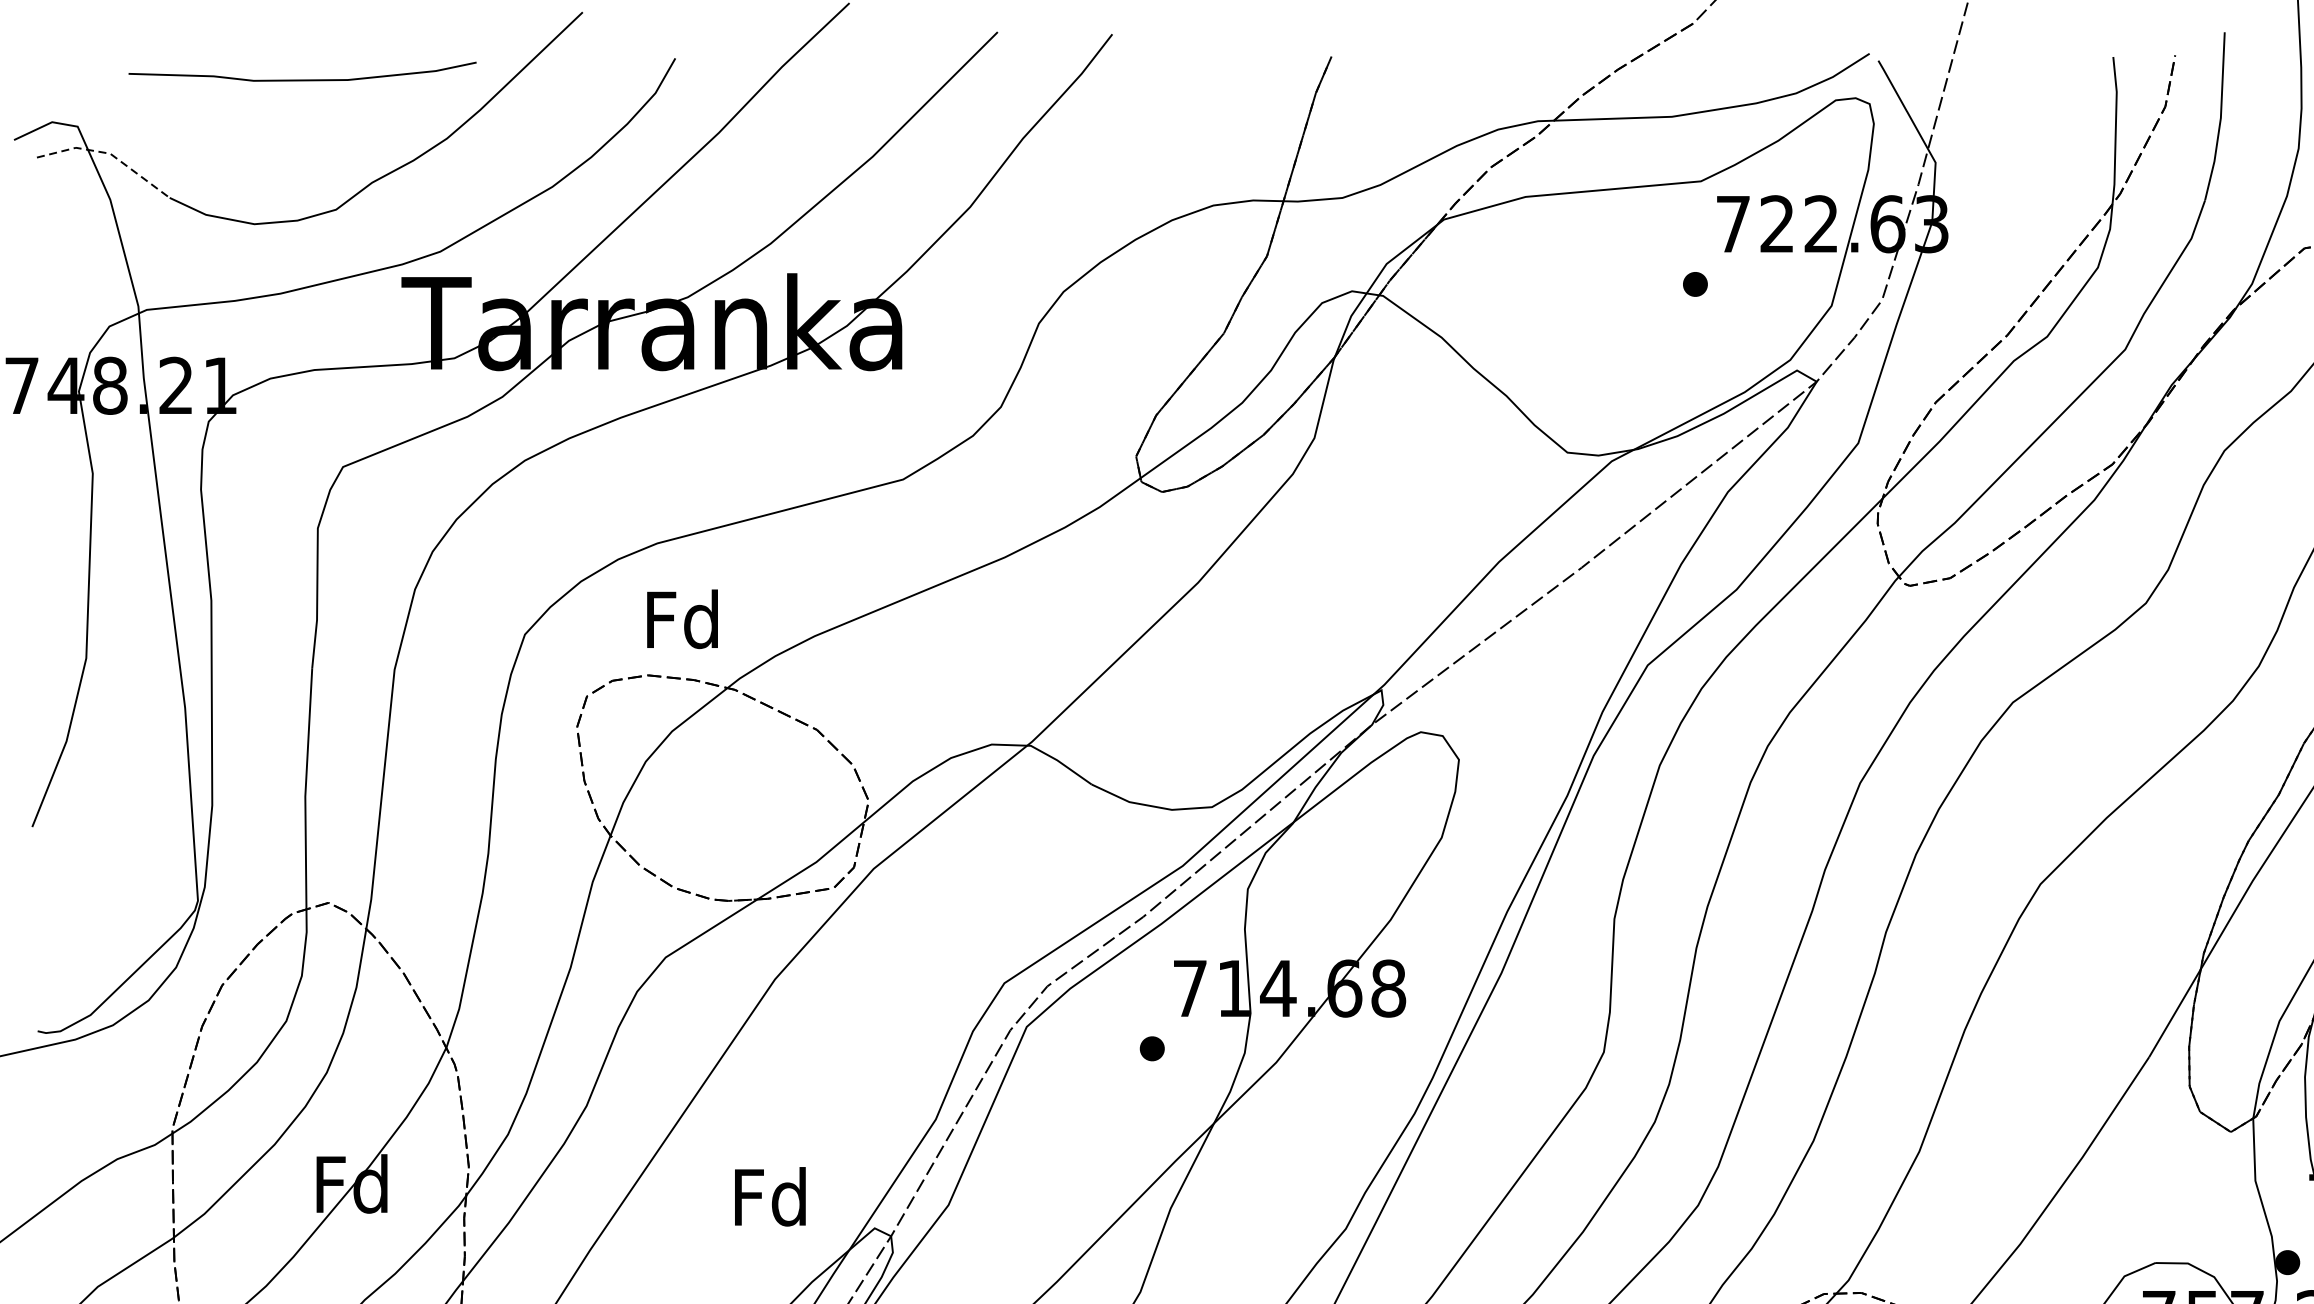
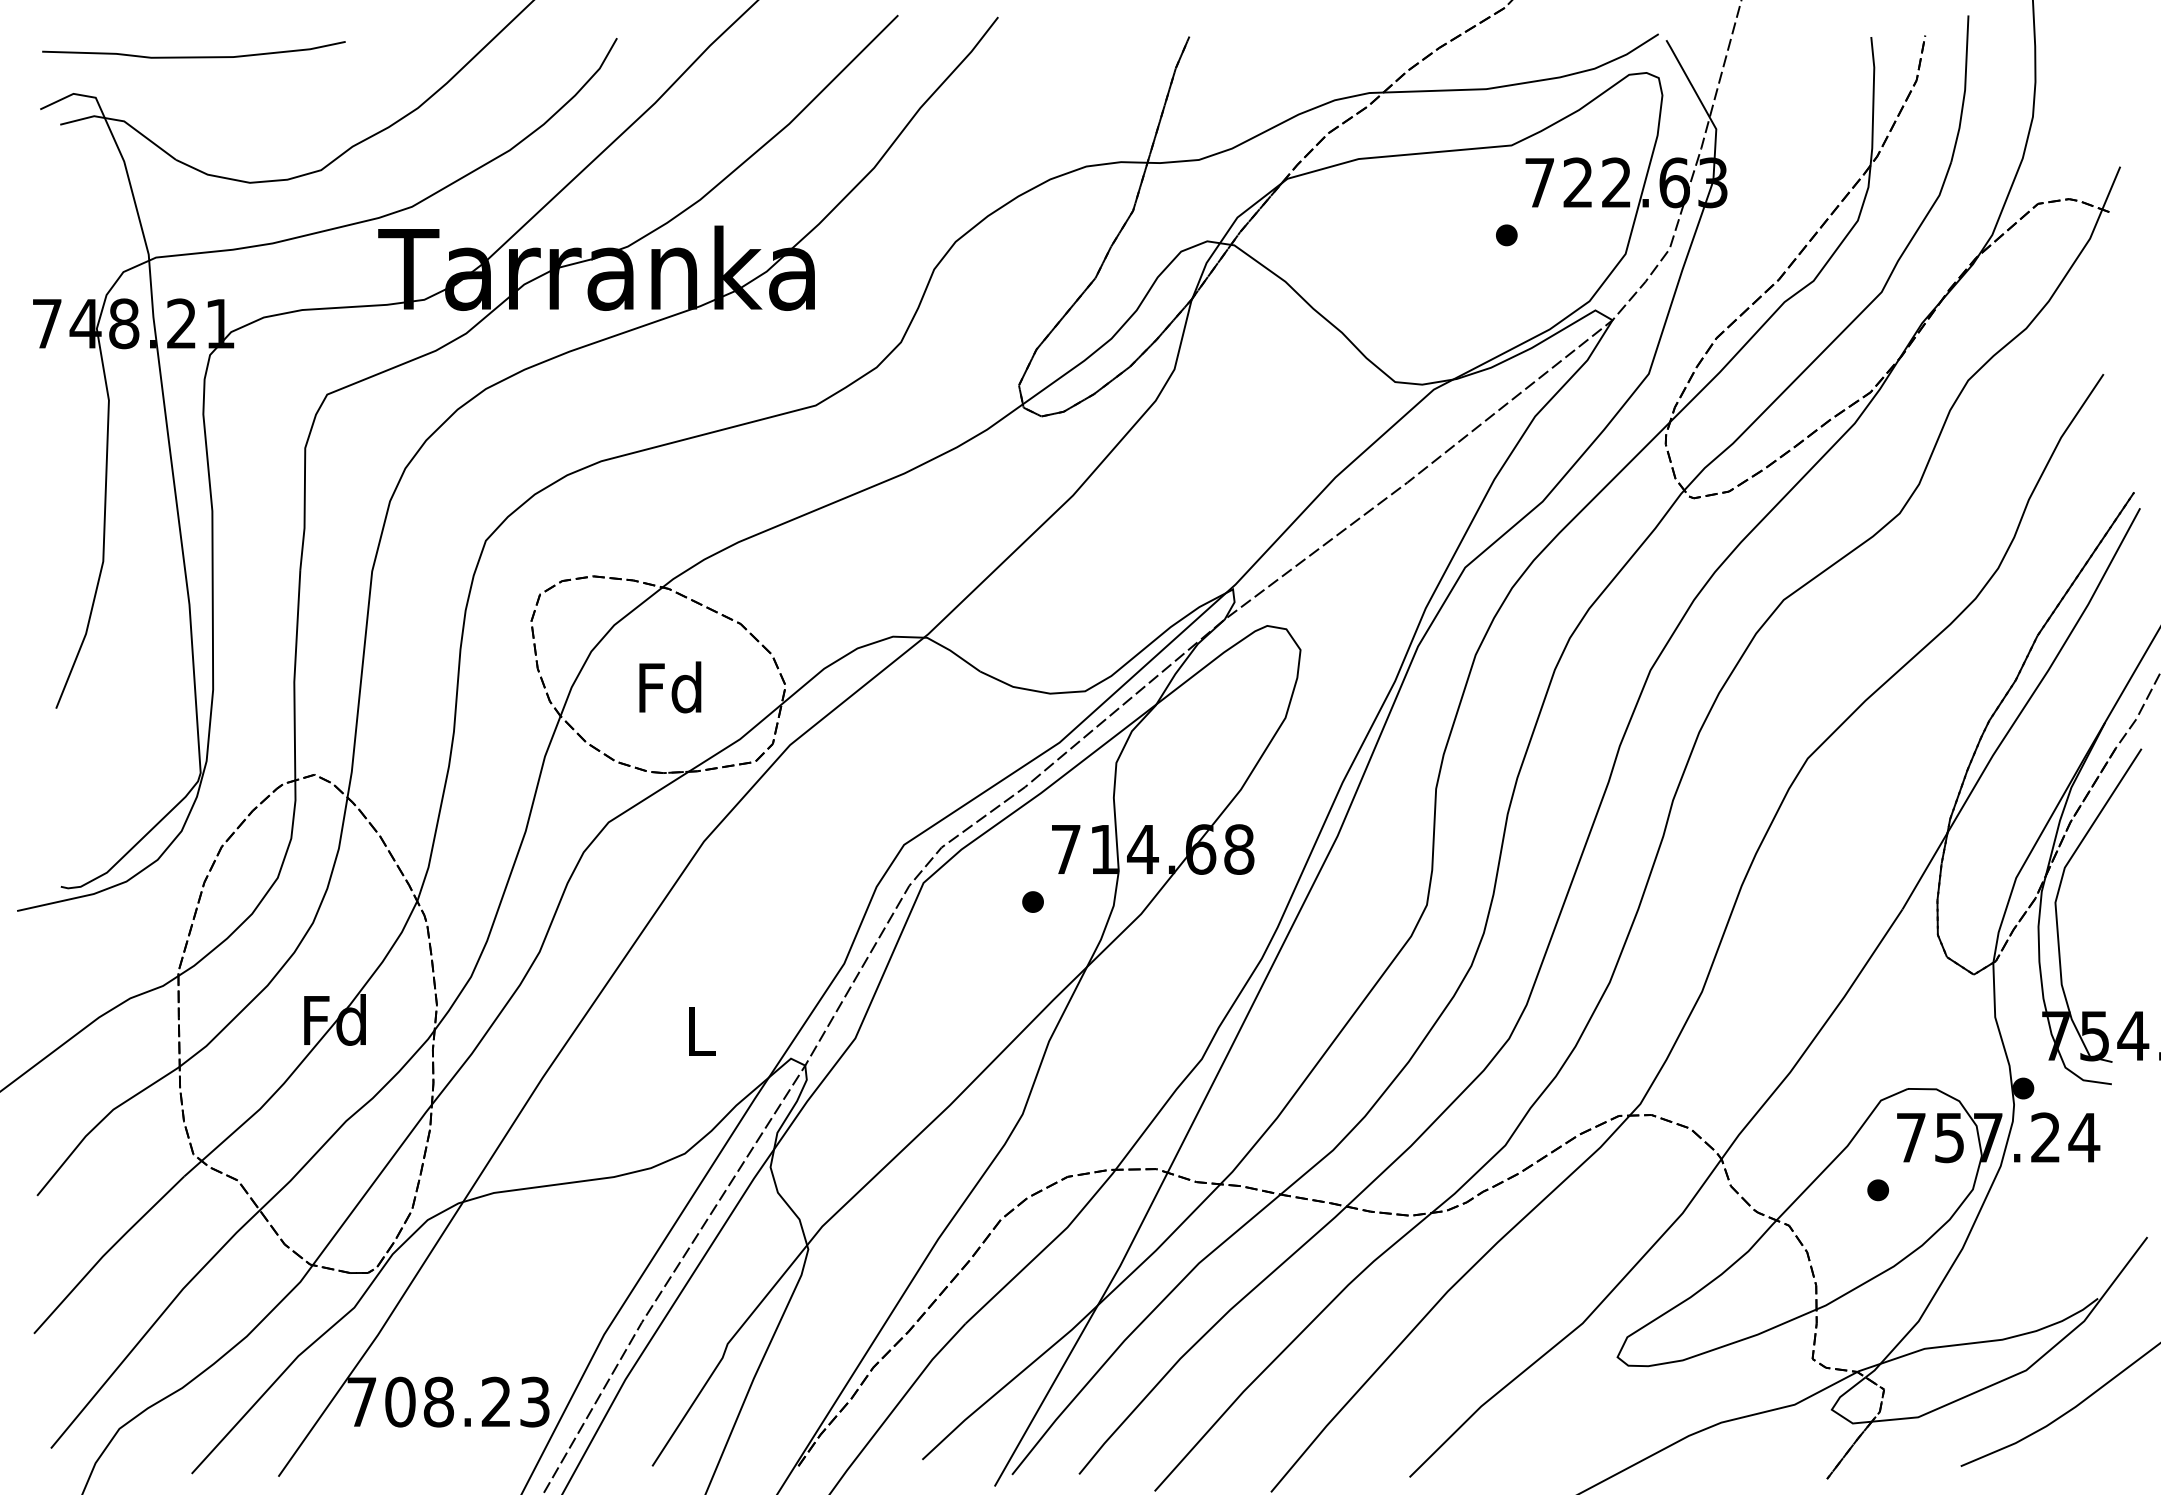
curve: (302, 79) -> (193, 56), moved
line: (109, 153) -> (123, 121), dashed -> solid
text: (682, 619) -> (670, 687), moved
text: (769, 1197) -> (699, 1031), Fd -> L

